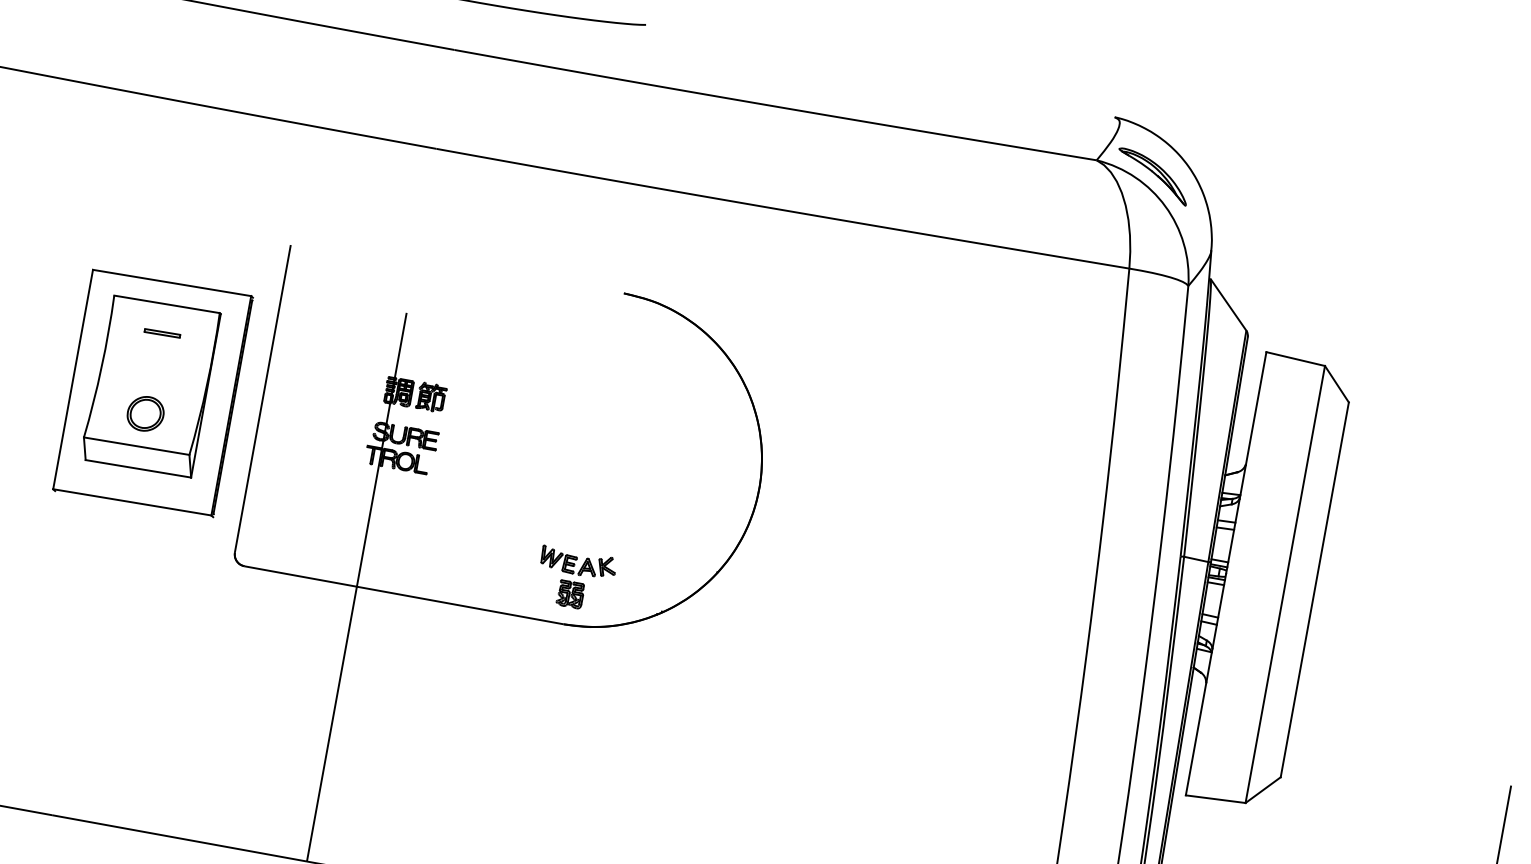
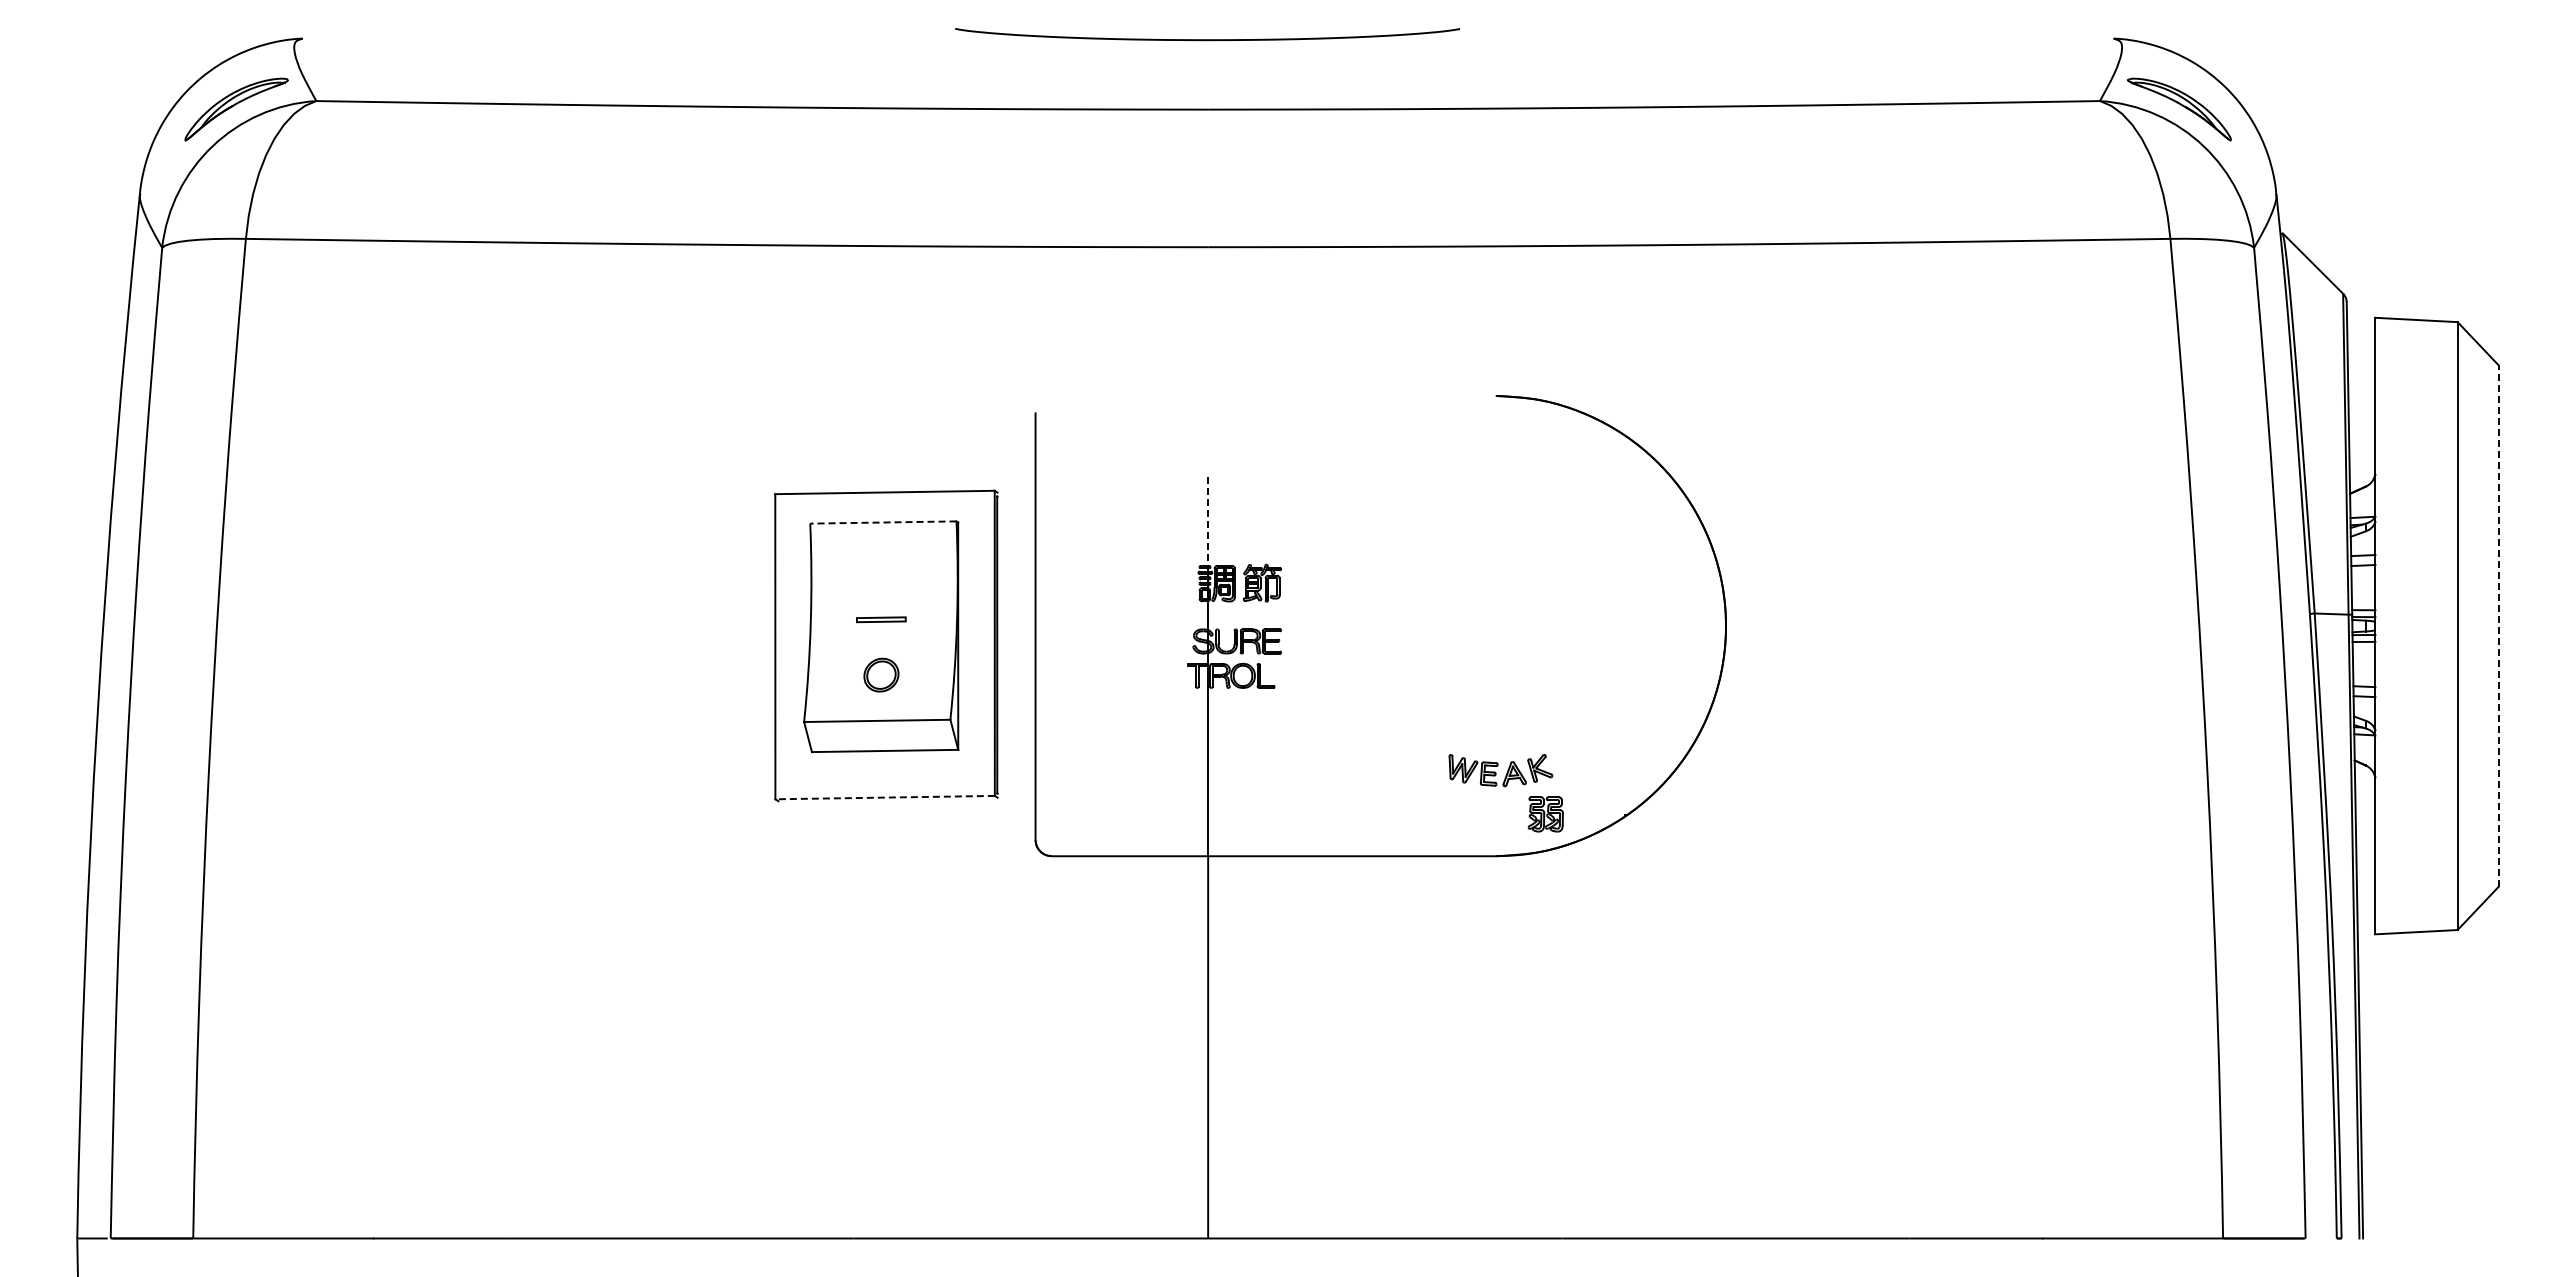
line: (166, 304) -> (882, 522), solid -> dashed
part: (162, 333) -> (881, 619), moved
line: (400, 346) -> (1208, 521), solid -> dashed
part: (145, 413) -> (881, 674), size x0.7
line: (132, 502) -> (885, 797), solid -> dashed
line: (1314, 590) -> (2498, 626), solid -> dashed
part: (570, 594) -> (1545, 814), moved

